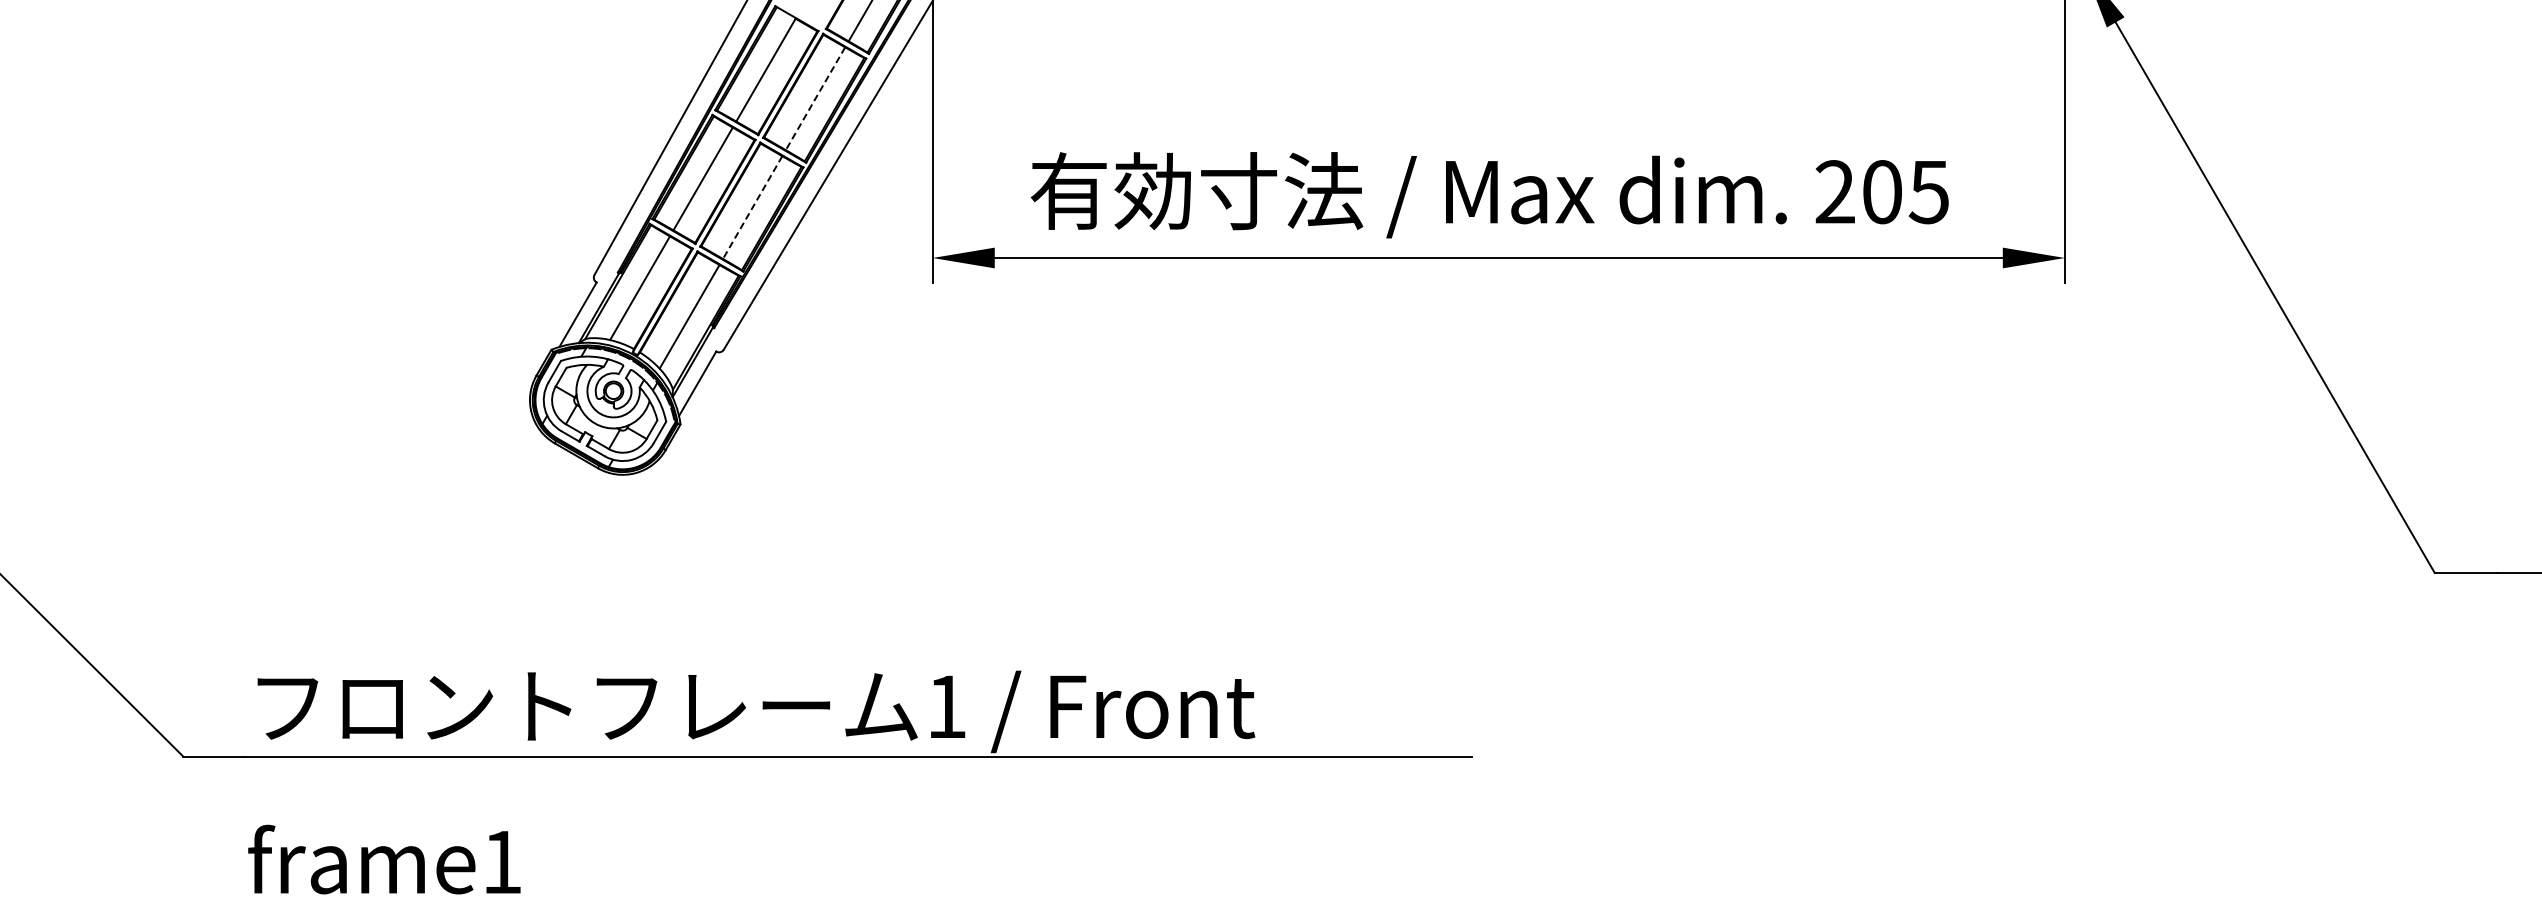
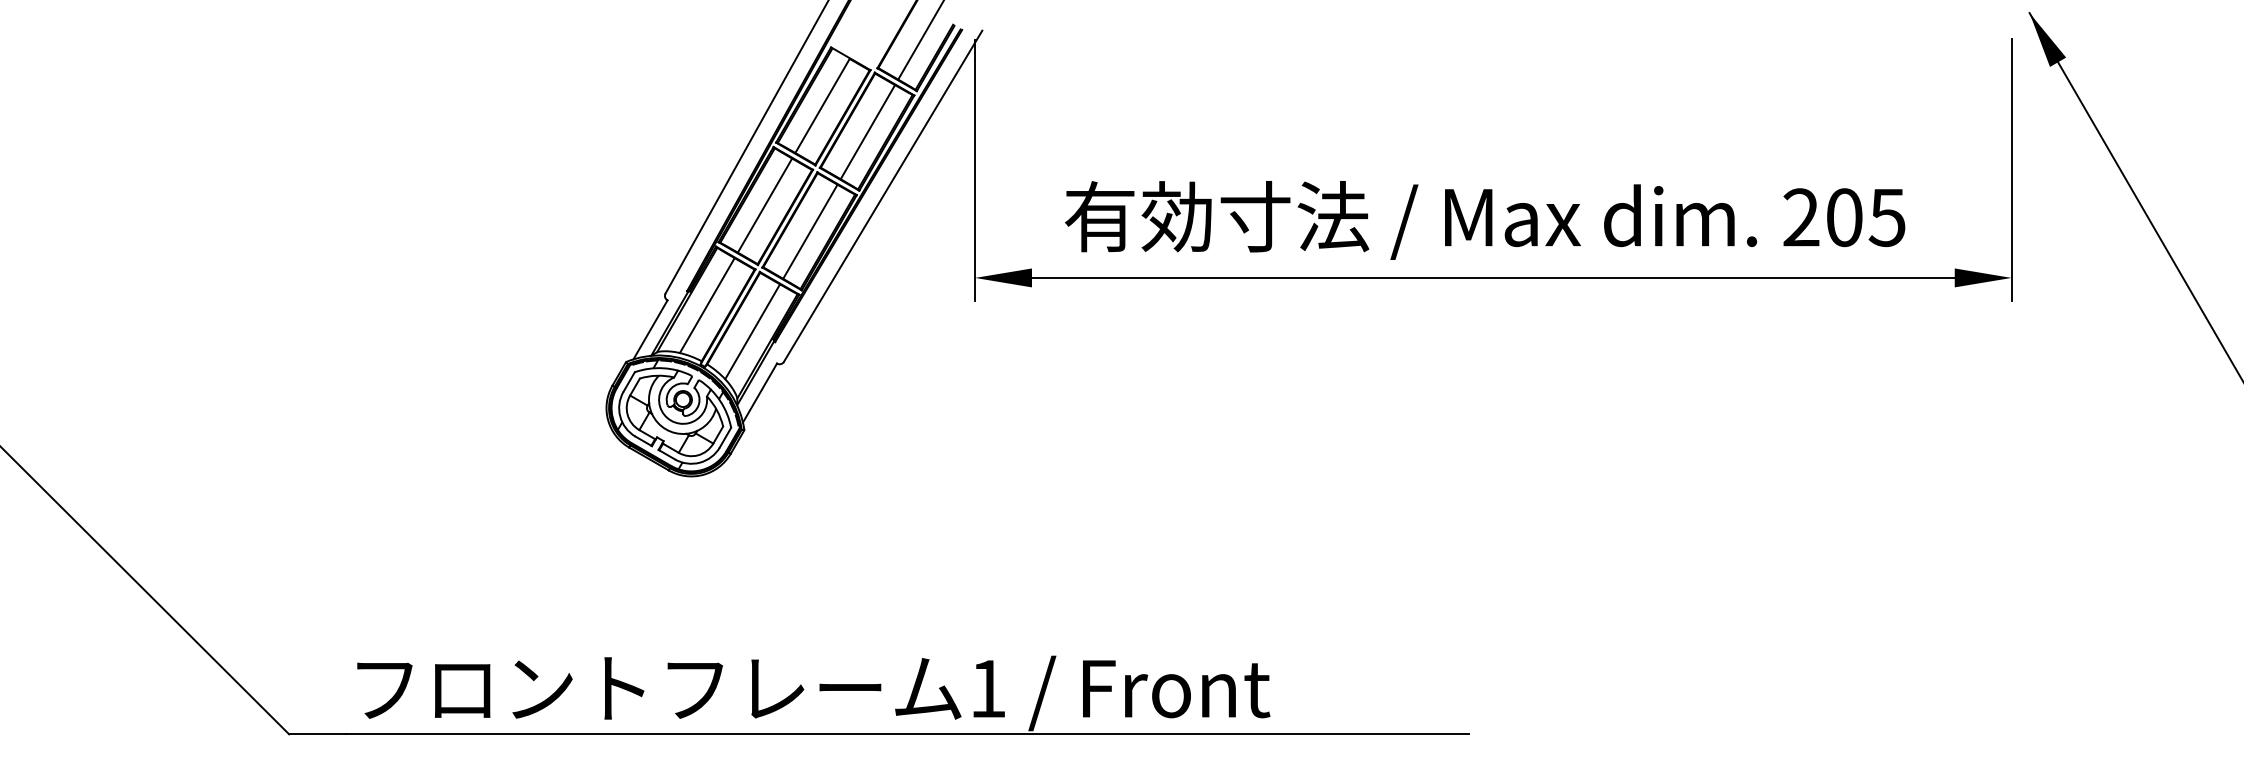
line: (815, 99) -> (867, 132), dashed -> solid
line: (752, 208) -> (810, 232), dashed -> solid

